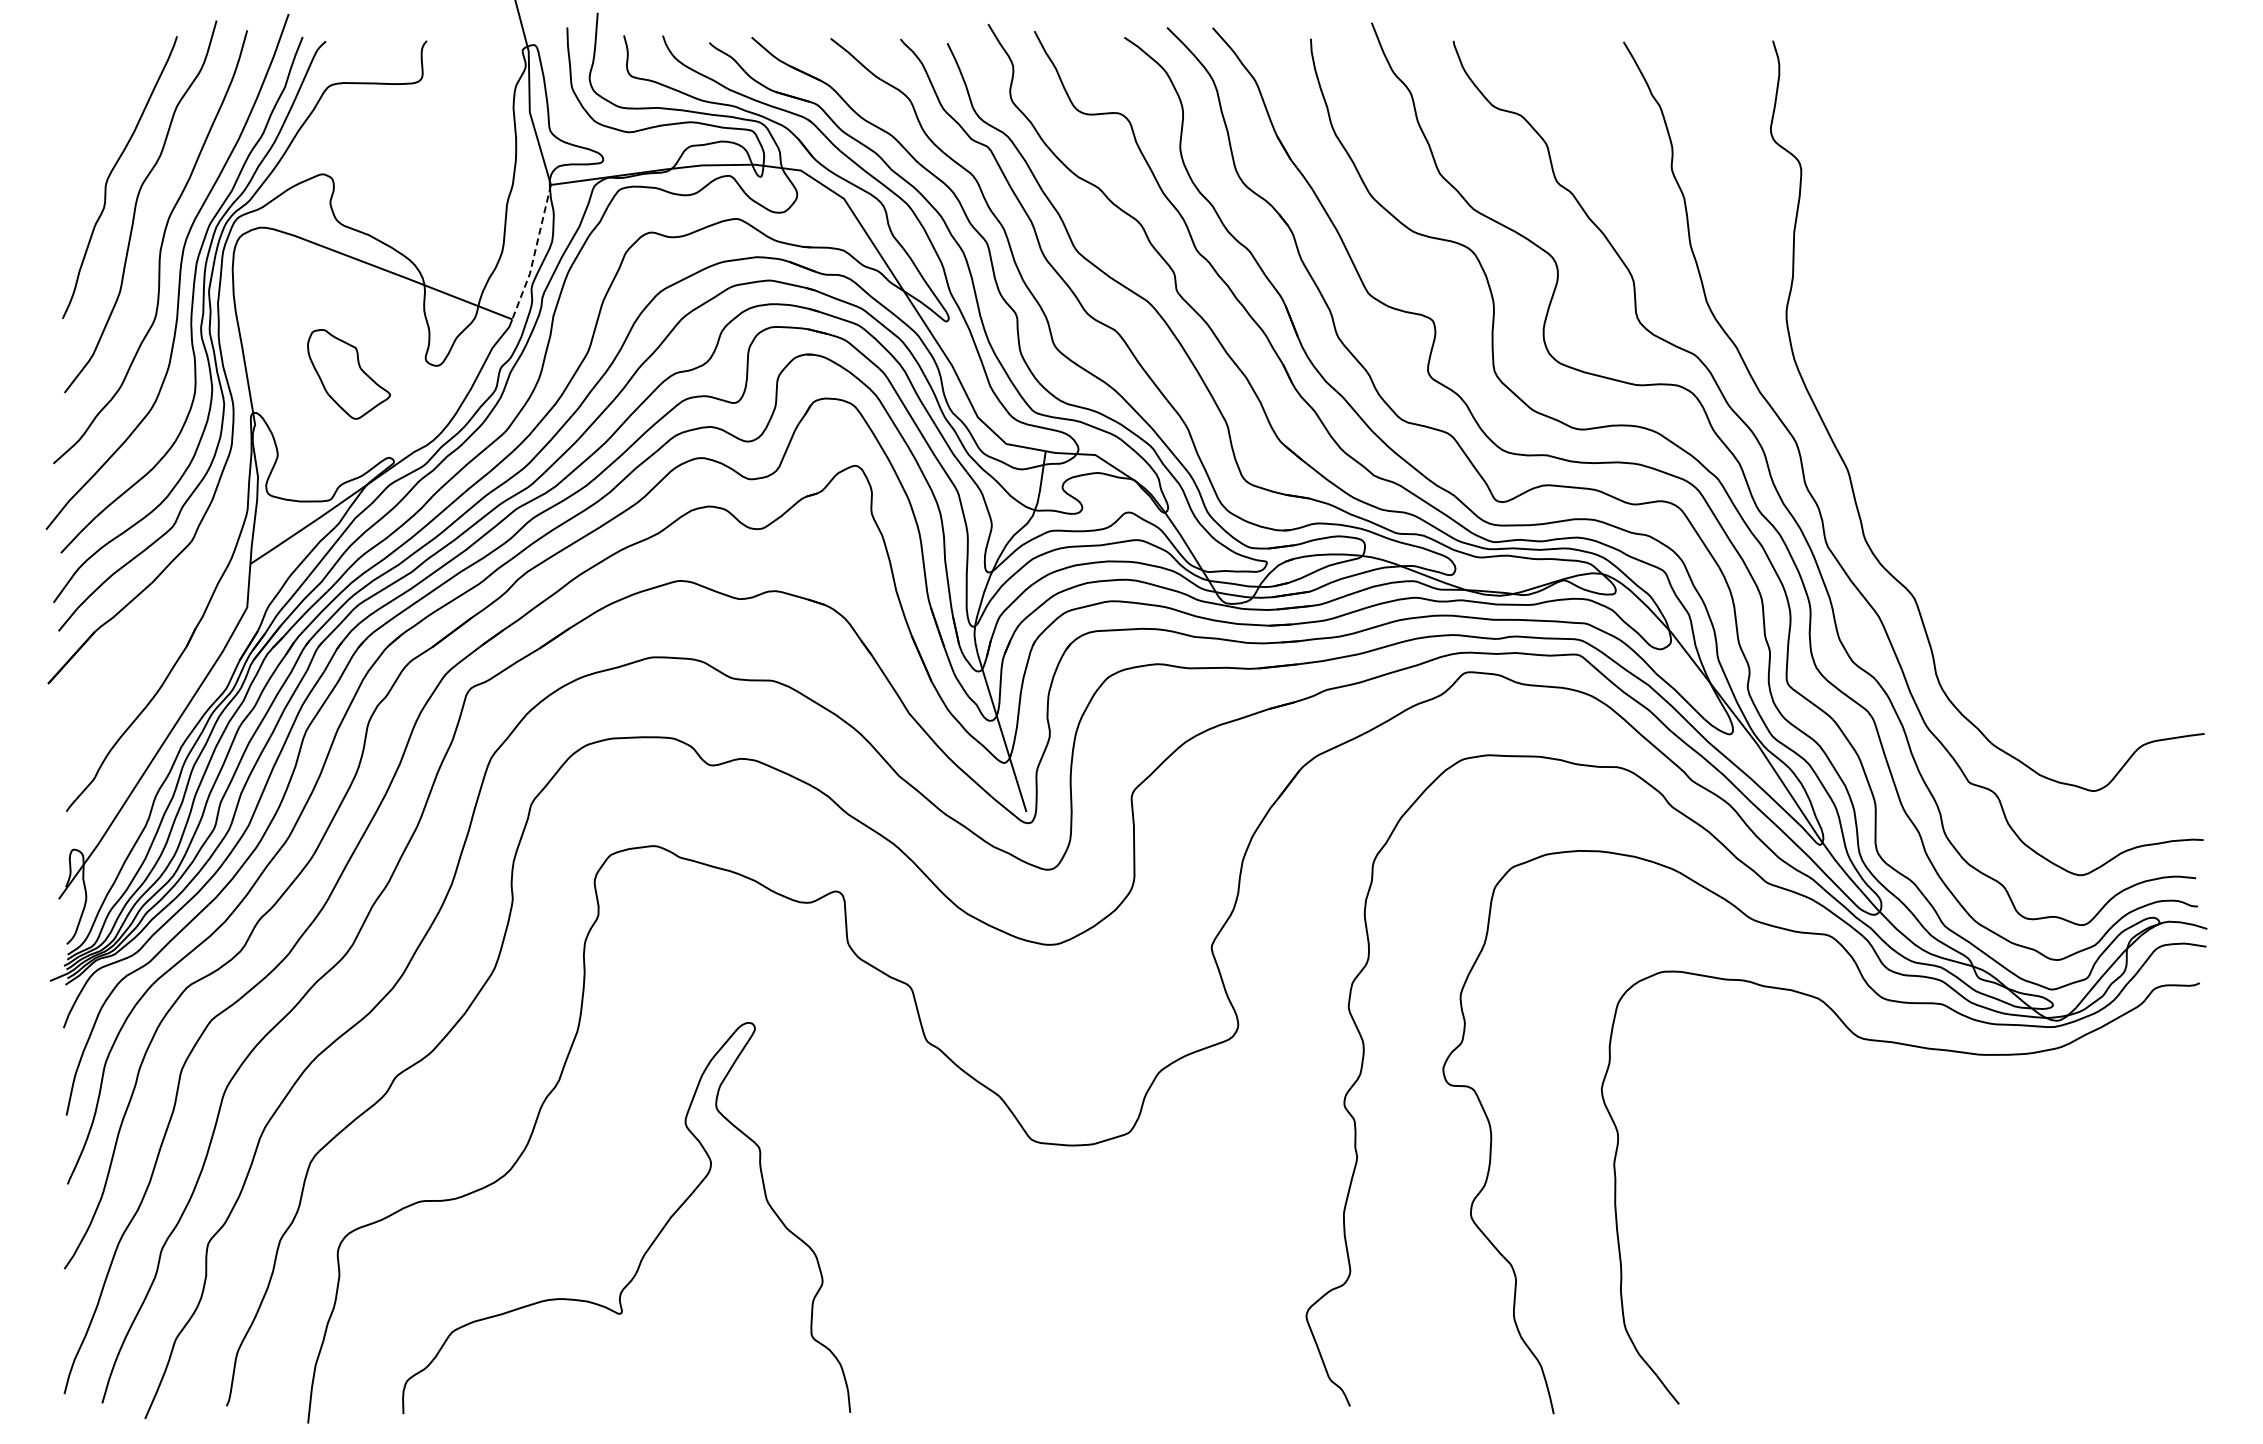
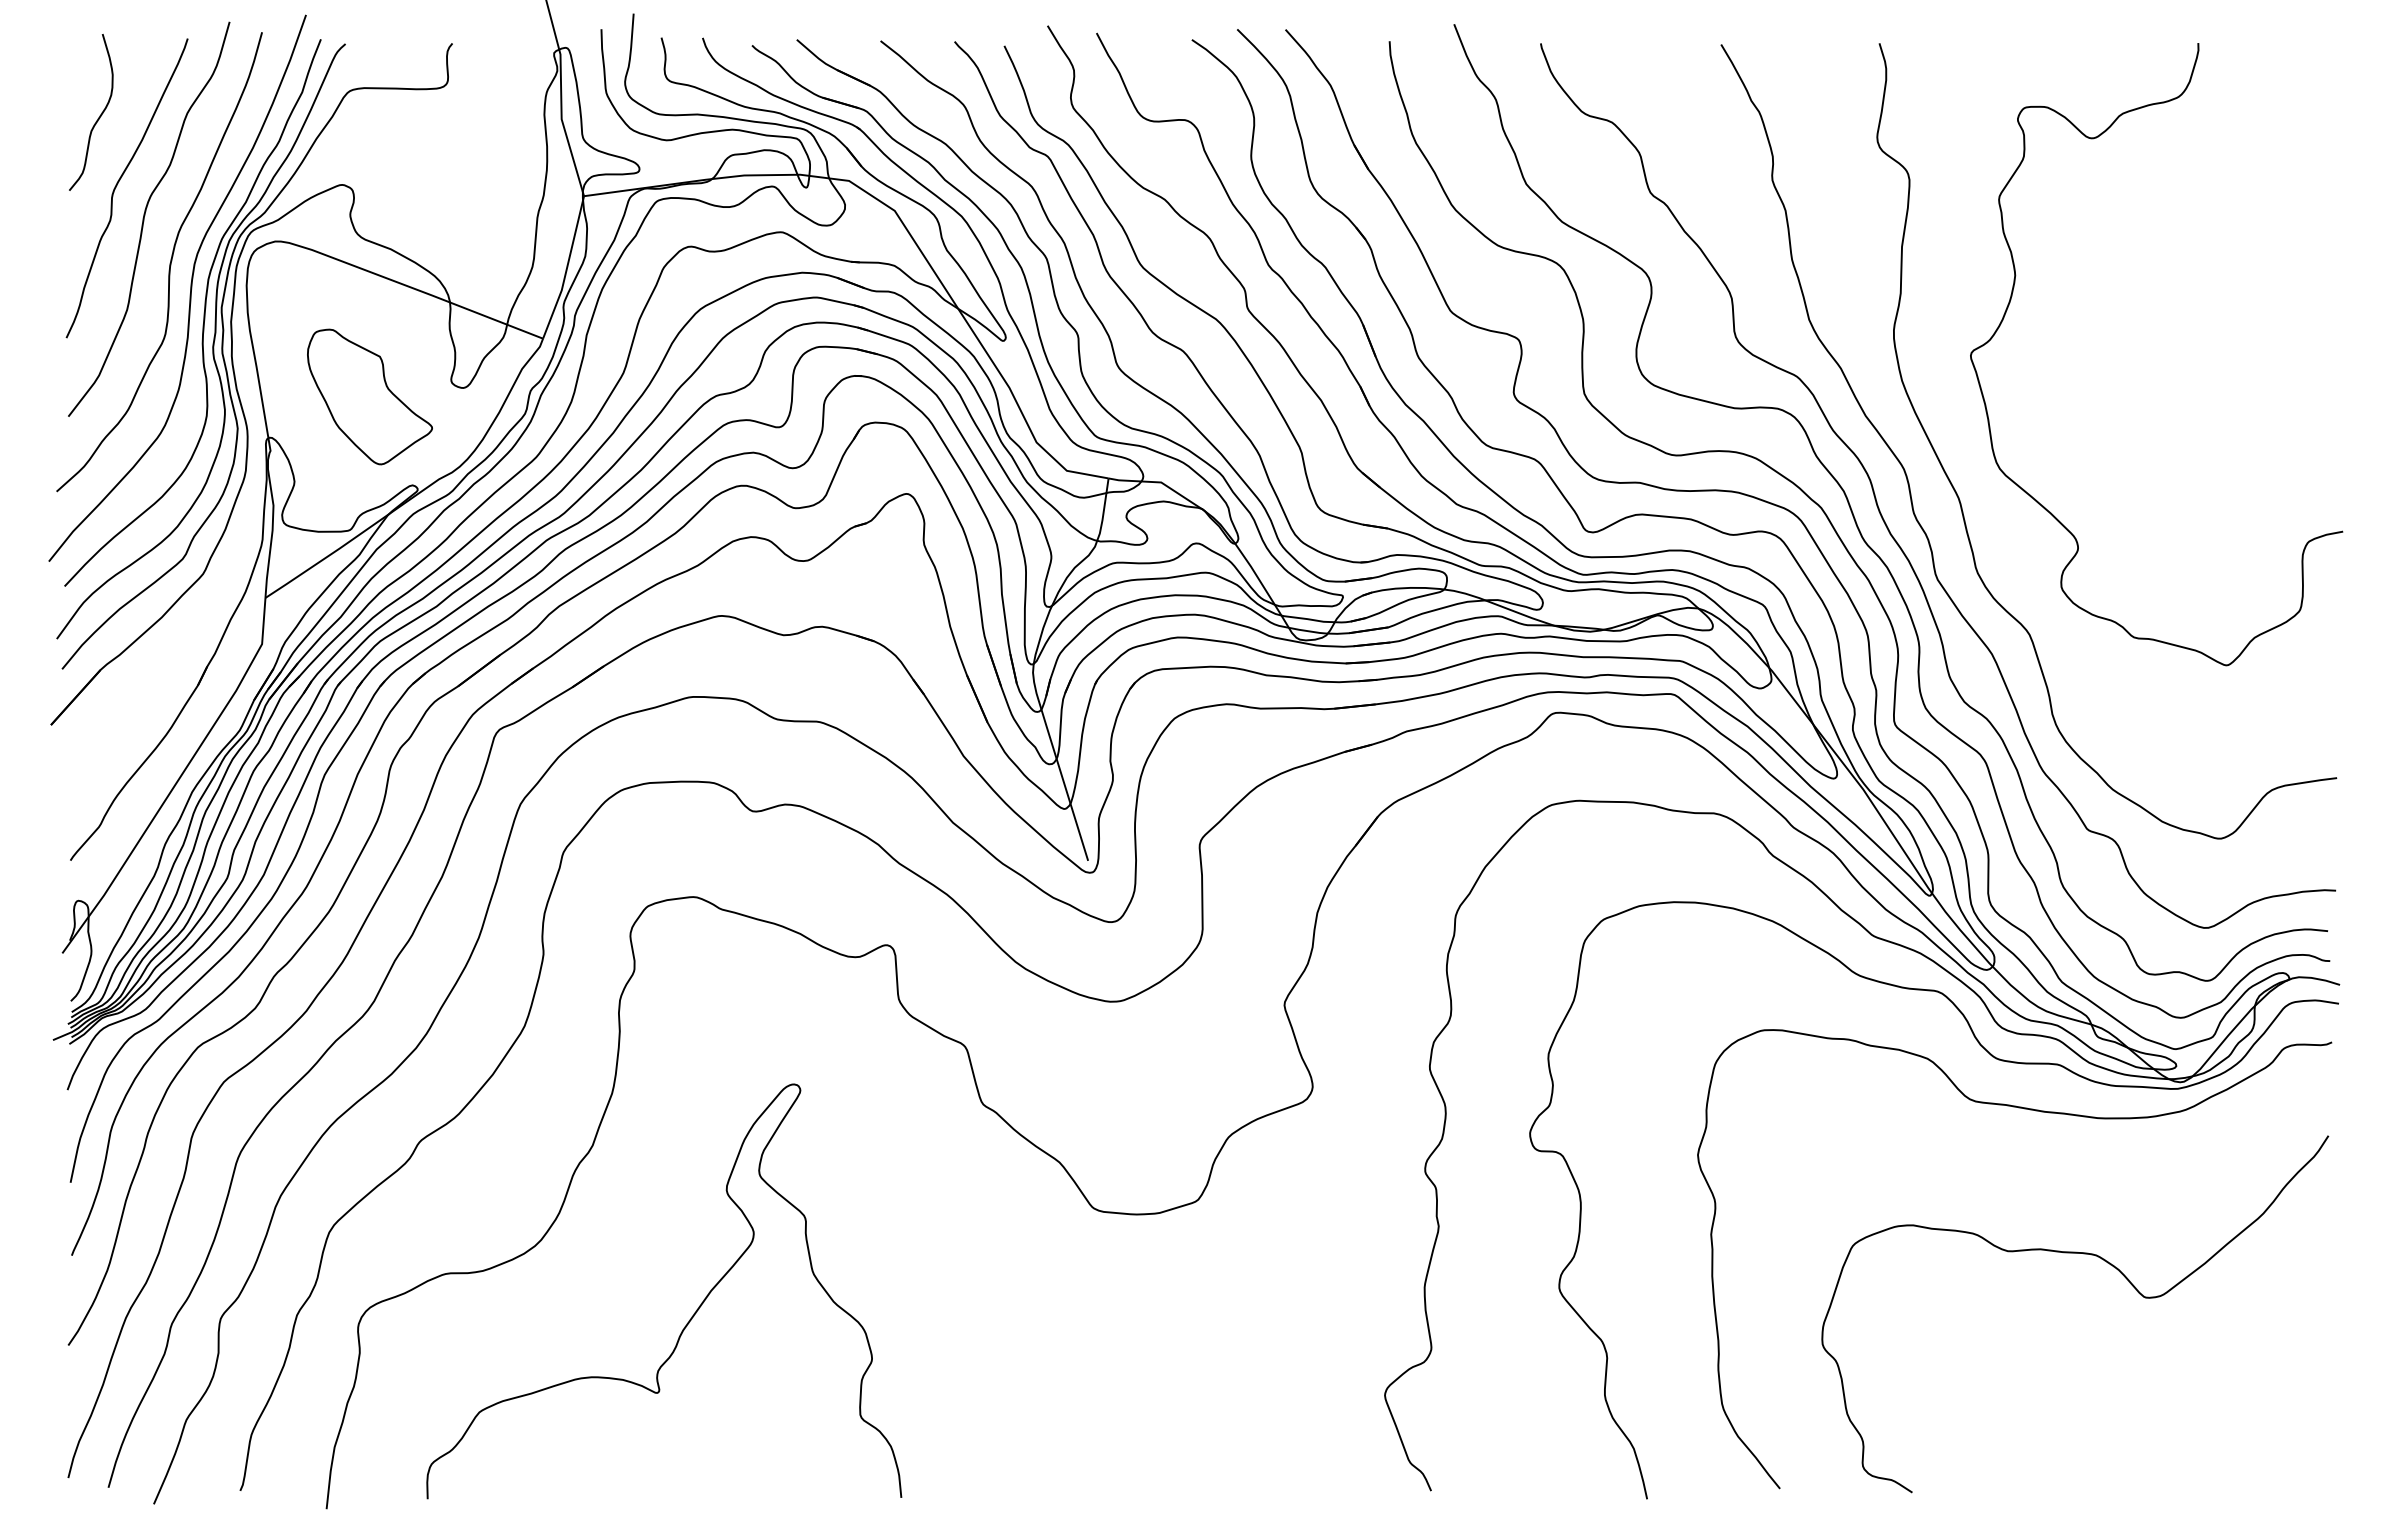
curve: (93, 109) -> (99, 116), added
line: (534, 253) -> (566, 268), dashed -> solid
curve: (1897, 283) -> (2011, 300), added
part: (348, 374) -> (369, 397), size x1.43
curve: (1987, 1191) -> (2106, 1263), added

